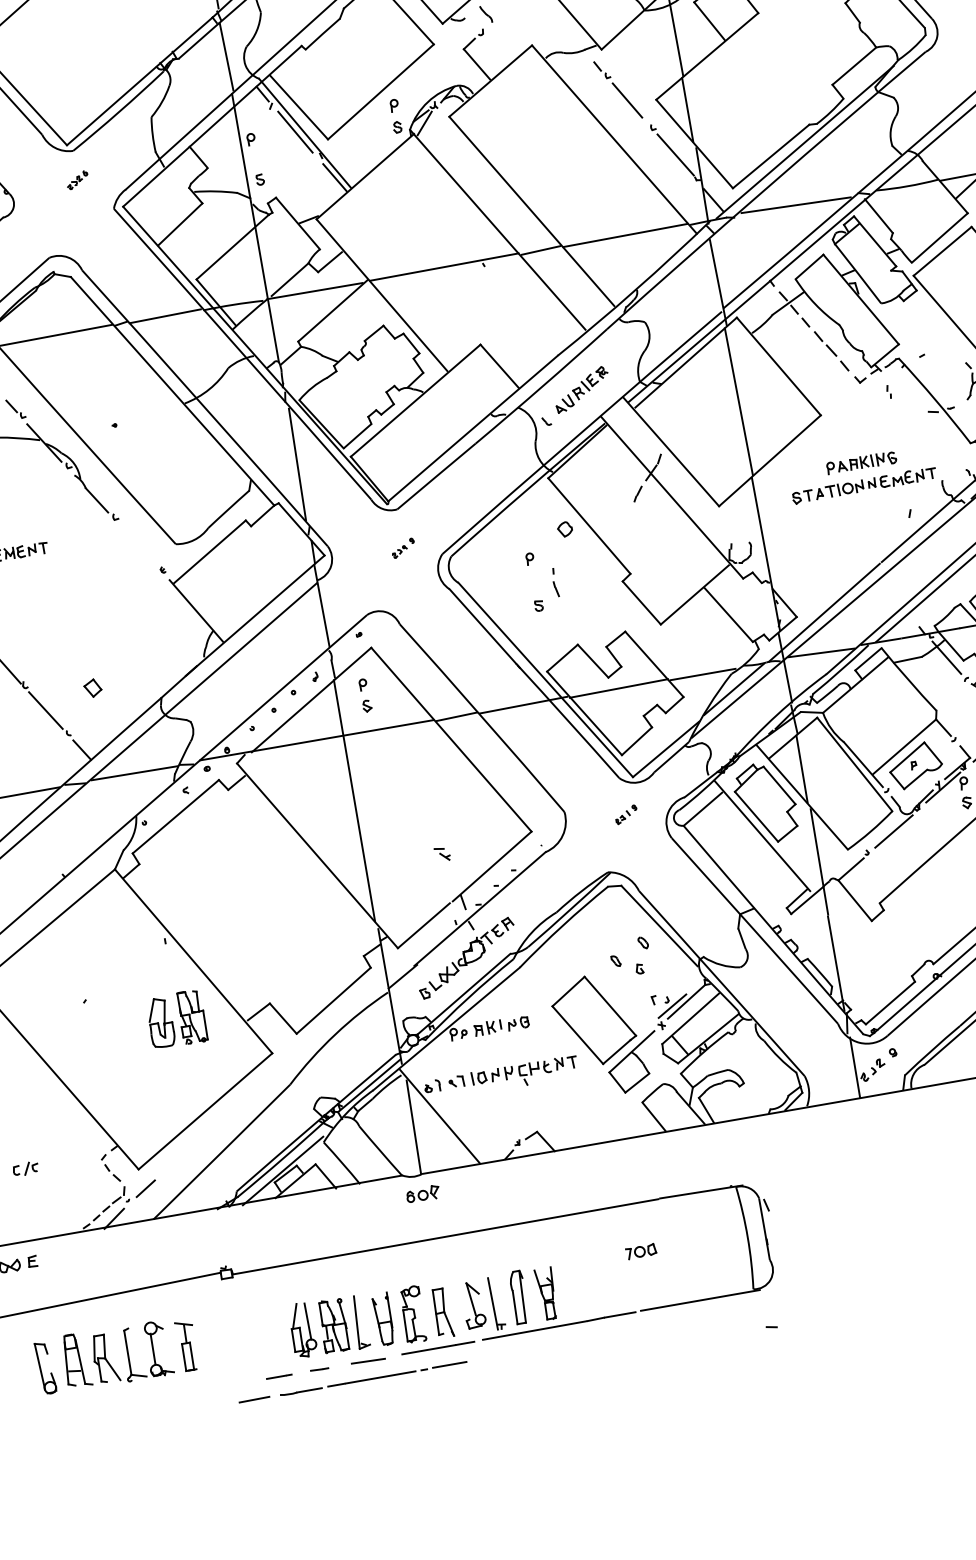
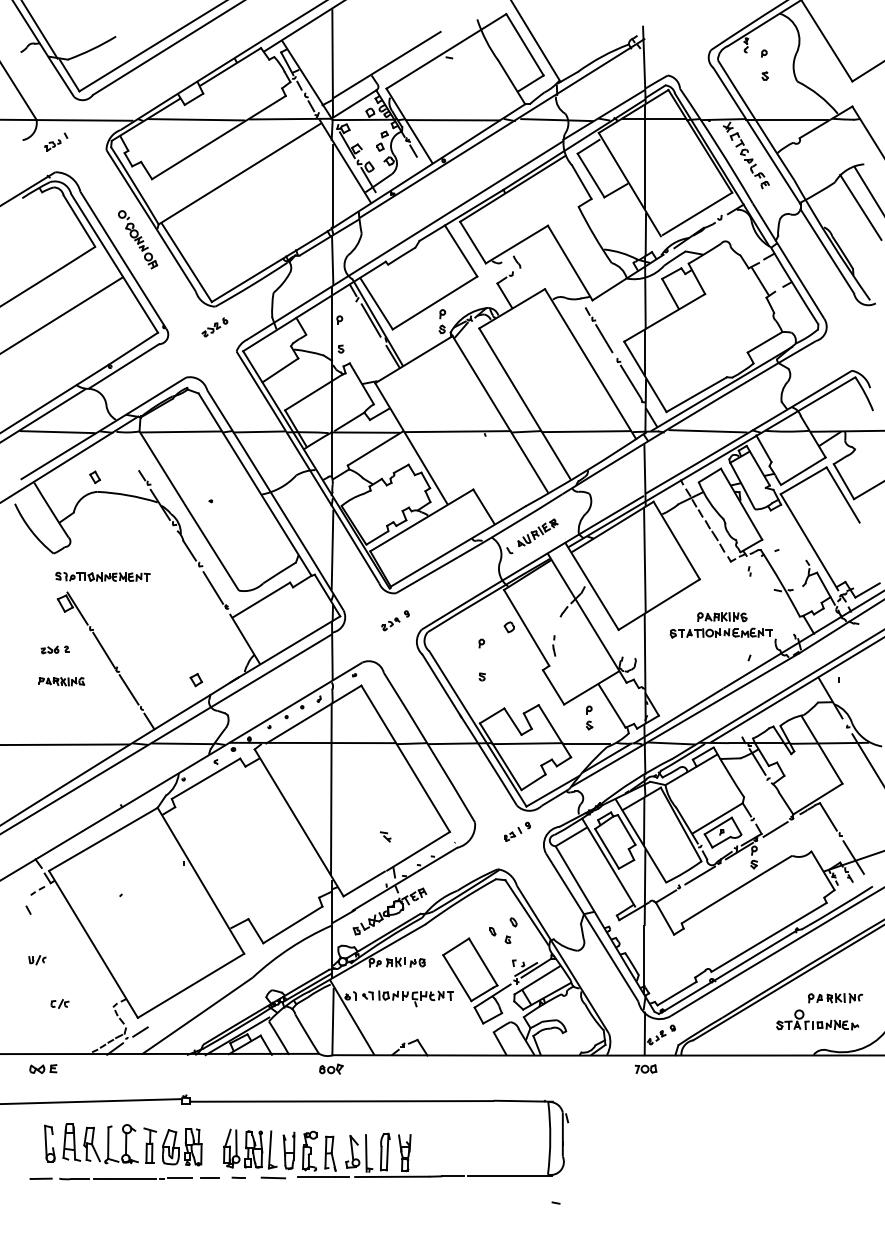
part: (76, 180) -> (214, 327), size x1.67
line: (139, 546) -> (213, 587), added
part: (403, 547) -> (395, 620), size x1.67
part: (555, 582) -> (554, 645), moved
part: (93, 688) -> (196, 680), moved
part: (365, 694) -> (589, 717), moved
part: (626, 814) -> (517, 831), size x1.67
part: (177, 1020) -> (182, 1147), moved
part: (640, 1250) -> (645, 1068), moved
part: (351, 1382) -> (110, 1178), moved

